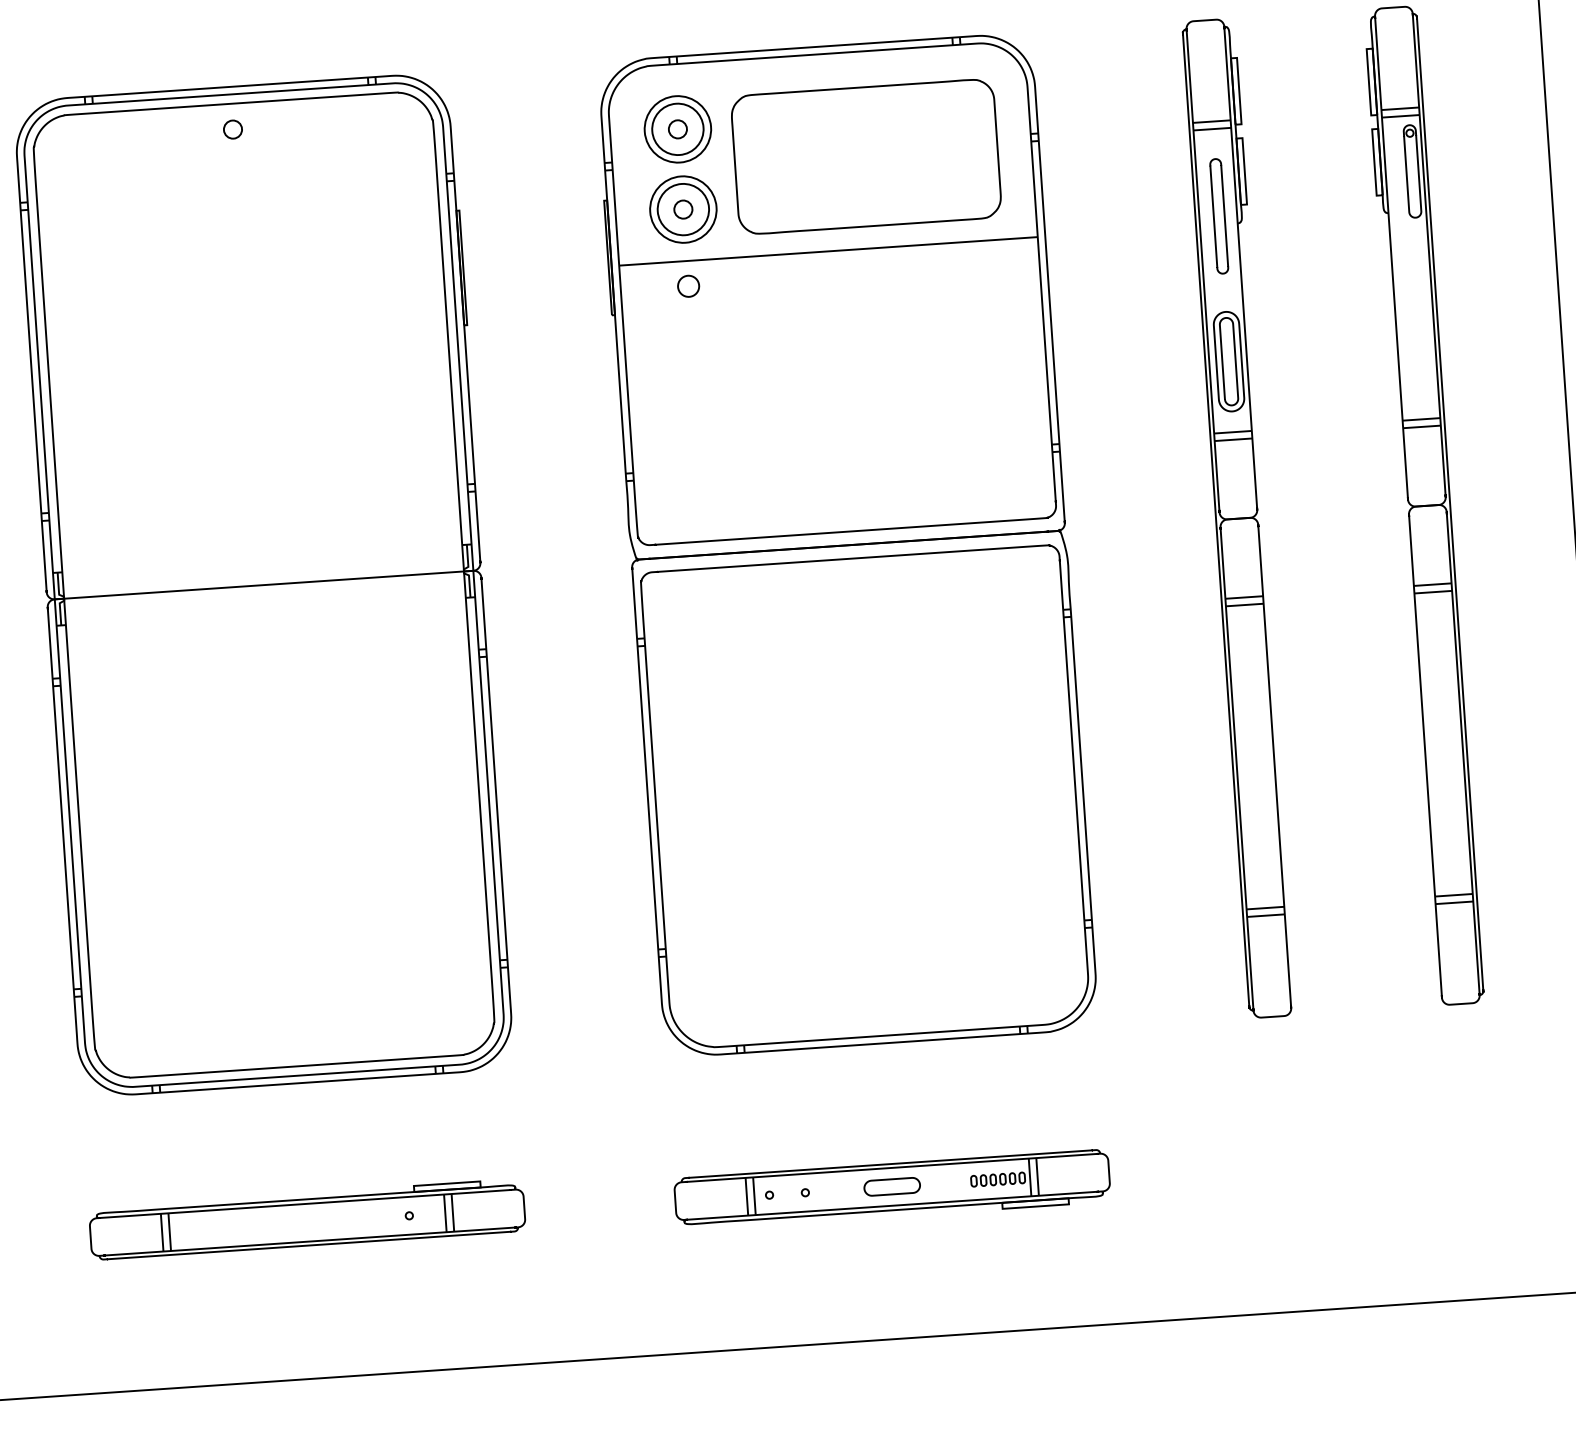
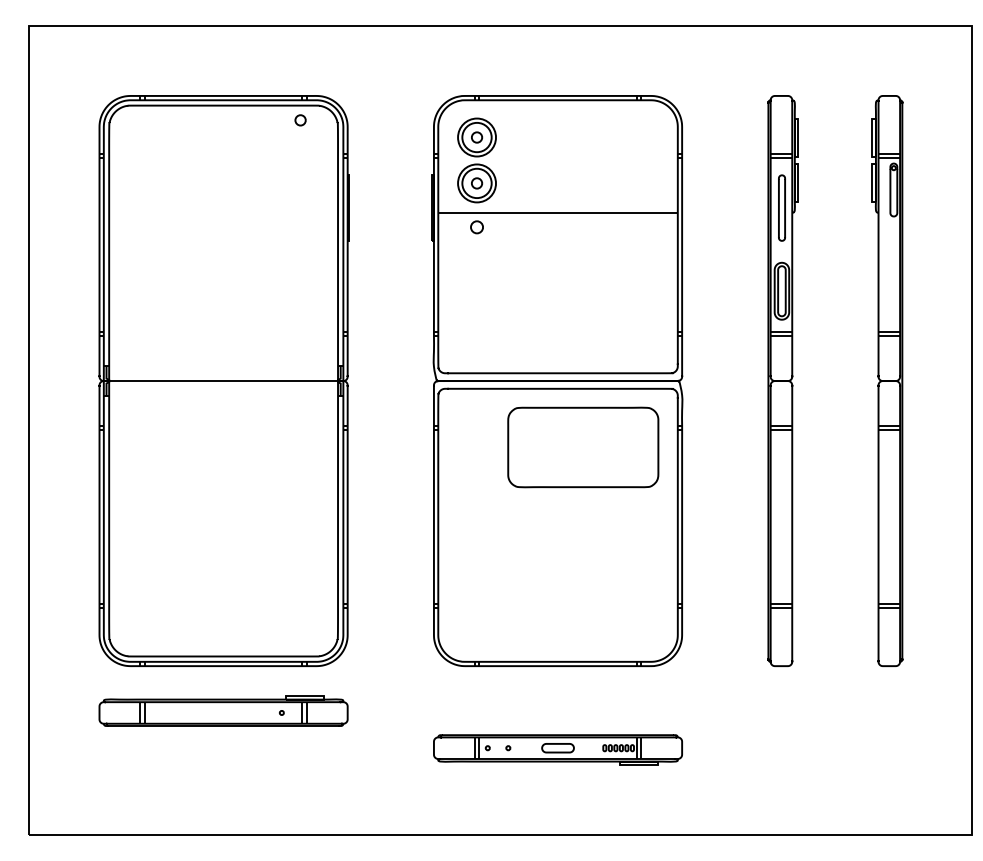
circle: (232, 129) -> (300, 120), moved
part: (866, 156) -> (583, 447), moved
part: (307, 1218) -> (223, 710), moved

